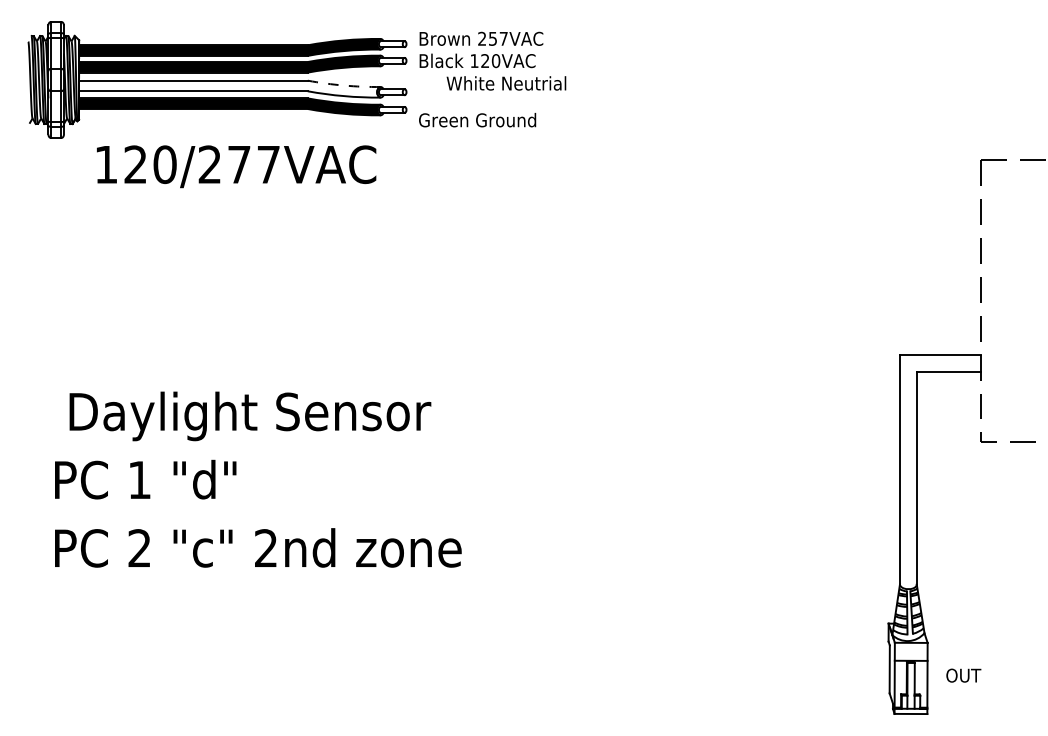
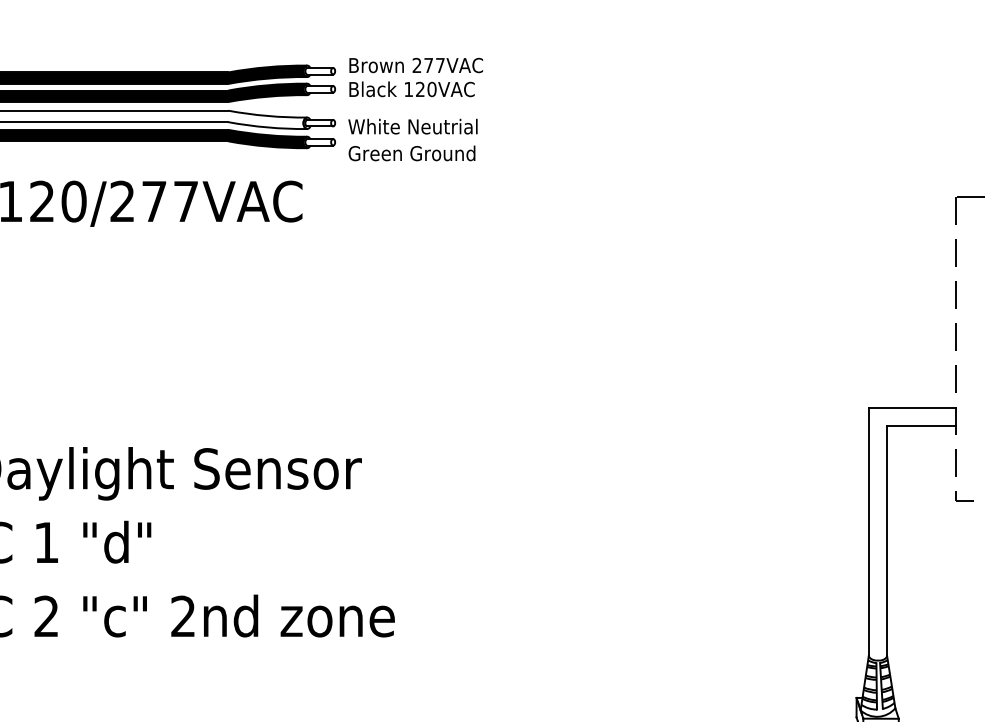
text: (492, 38) -> (428, 65), 257VAC -> 277VAC
text: (506, 83) -> (413, 126), moved
arc: (344, 85) -> (268, 115), dashed -> solid

